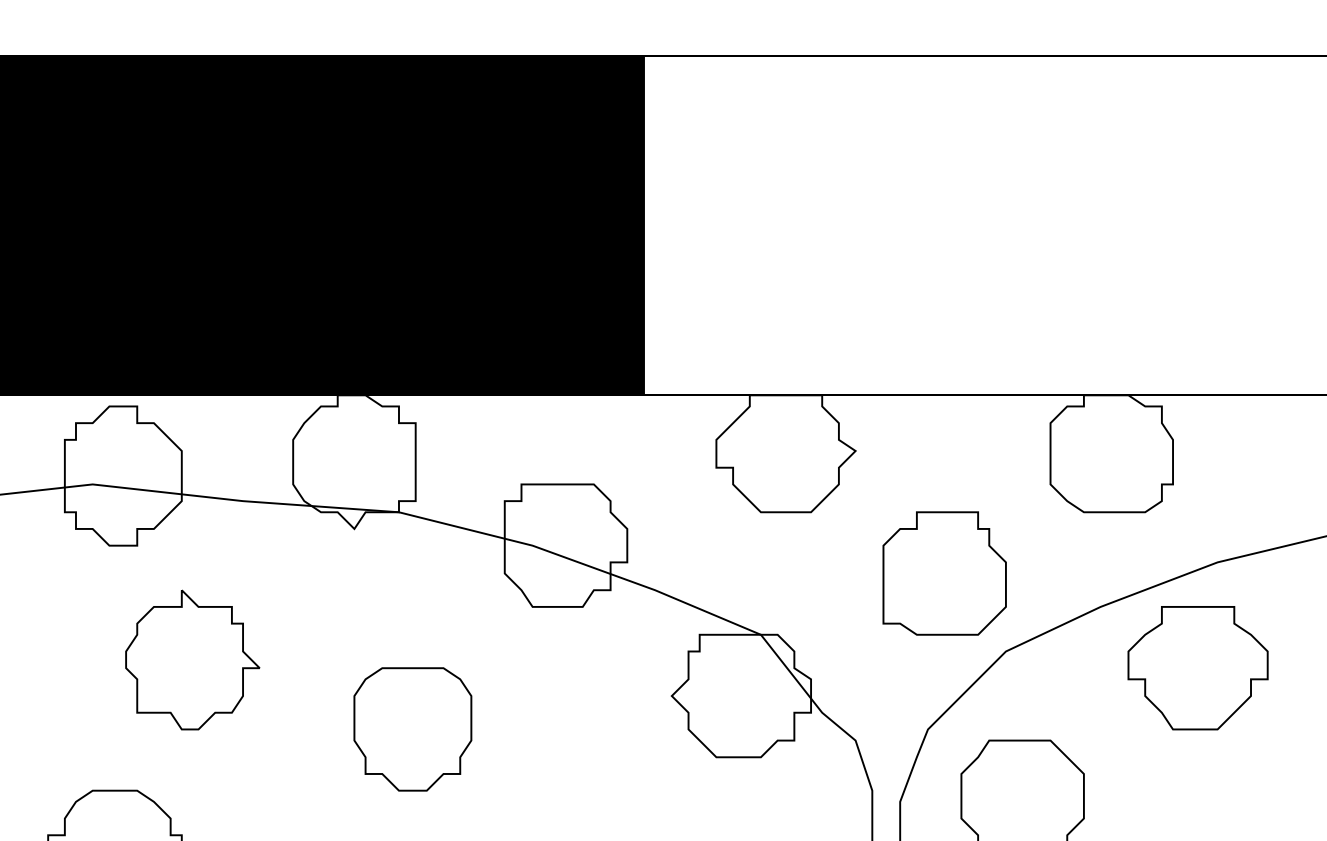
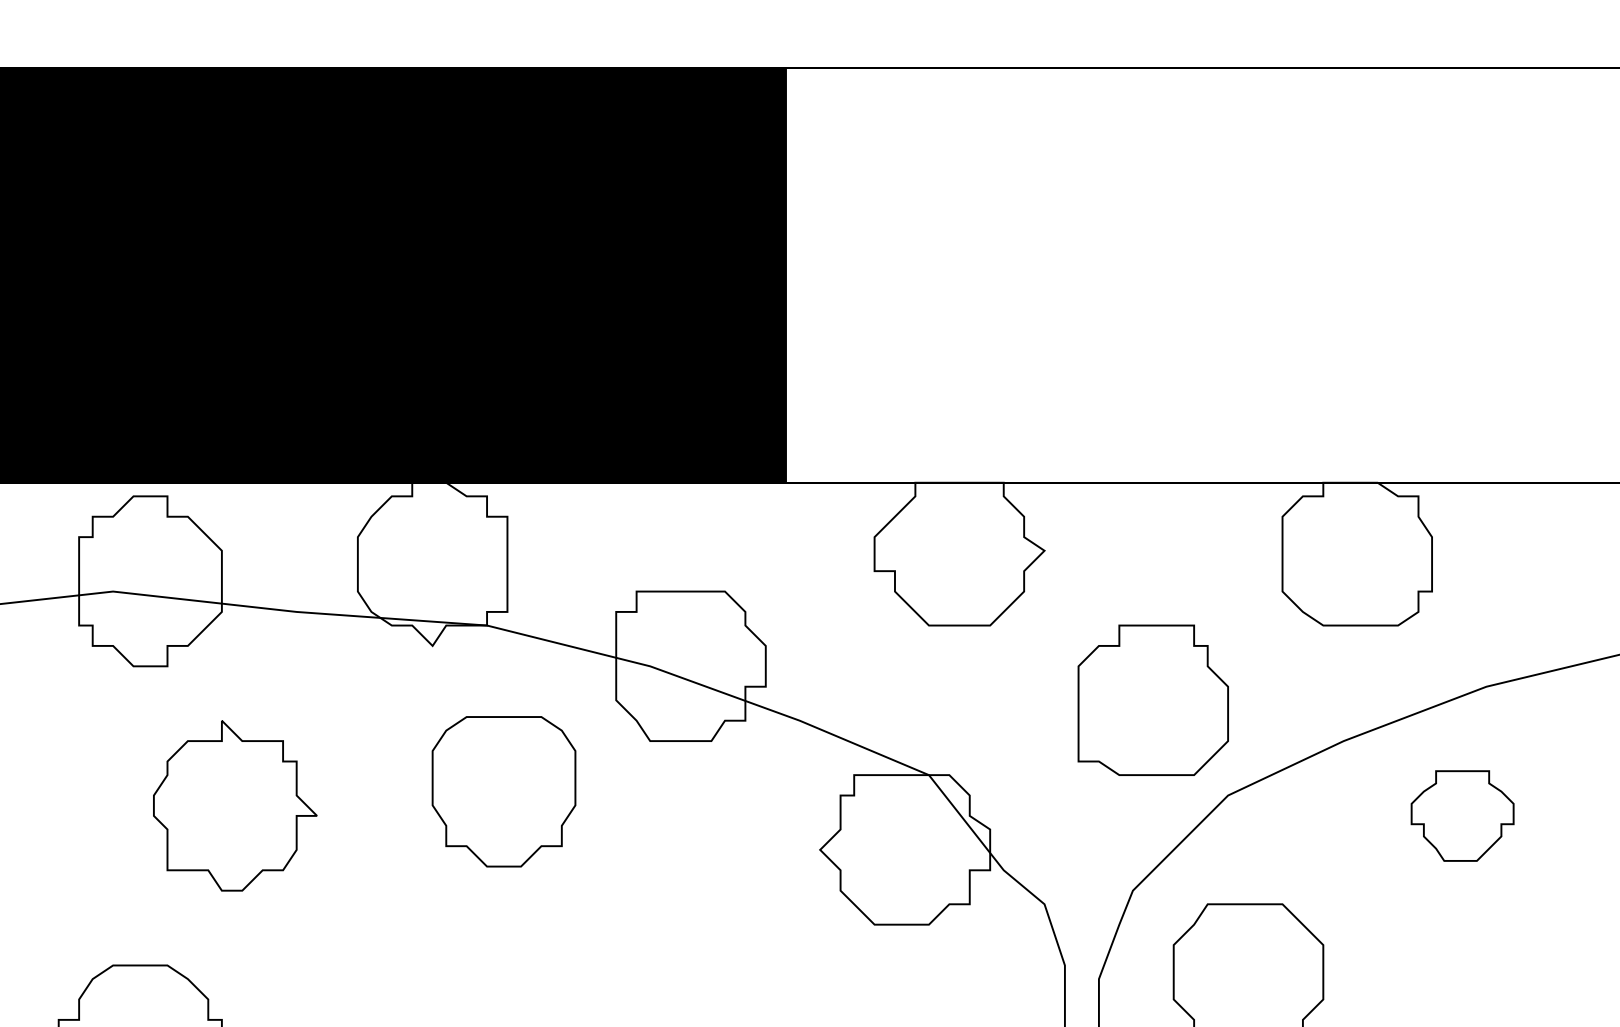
part: (1197, 668) -> (1461, 816), size x0.6
part: (412, 729) -> (503, 791), moved

